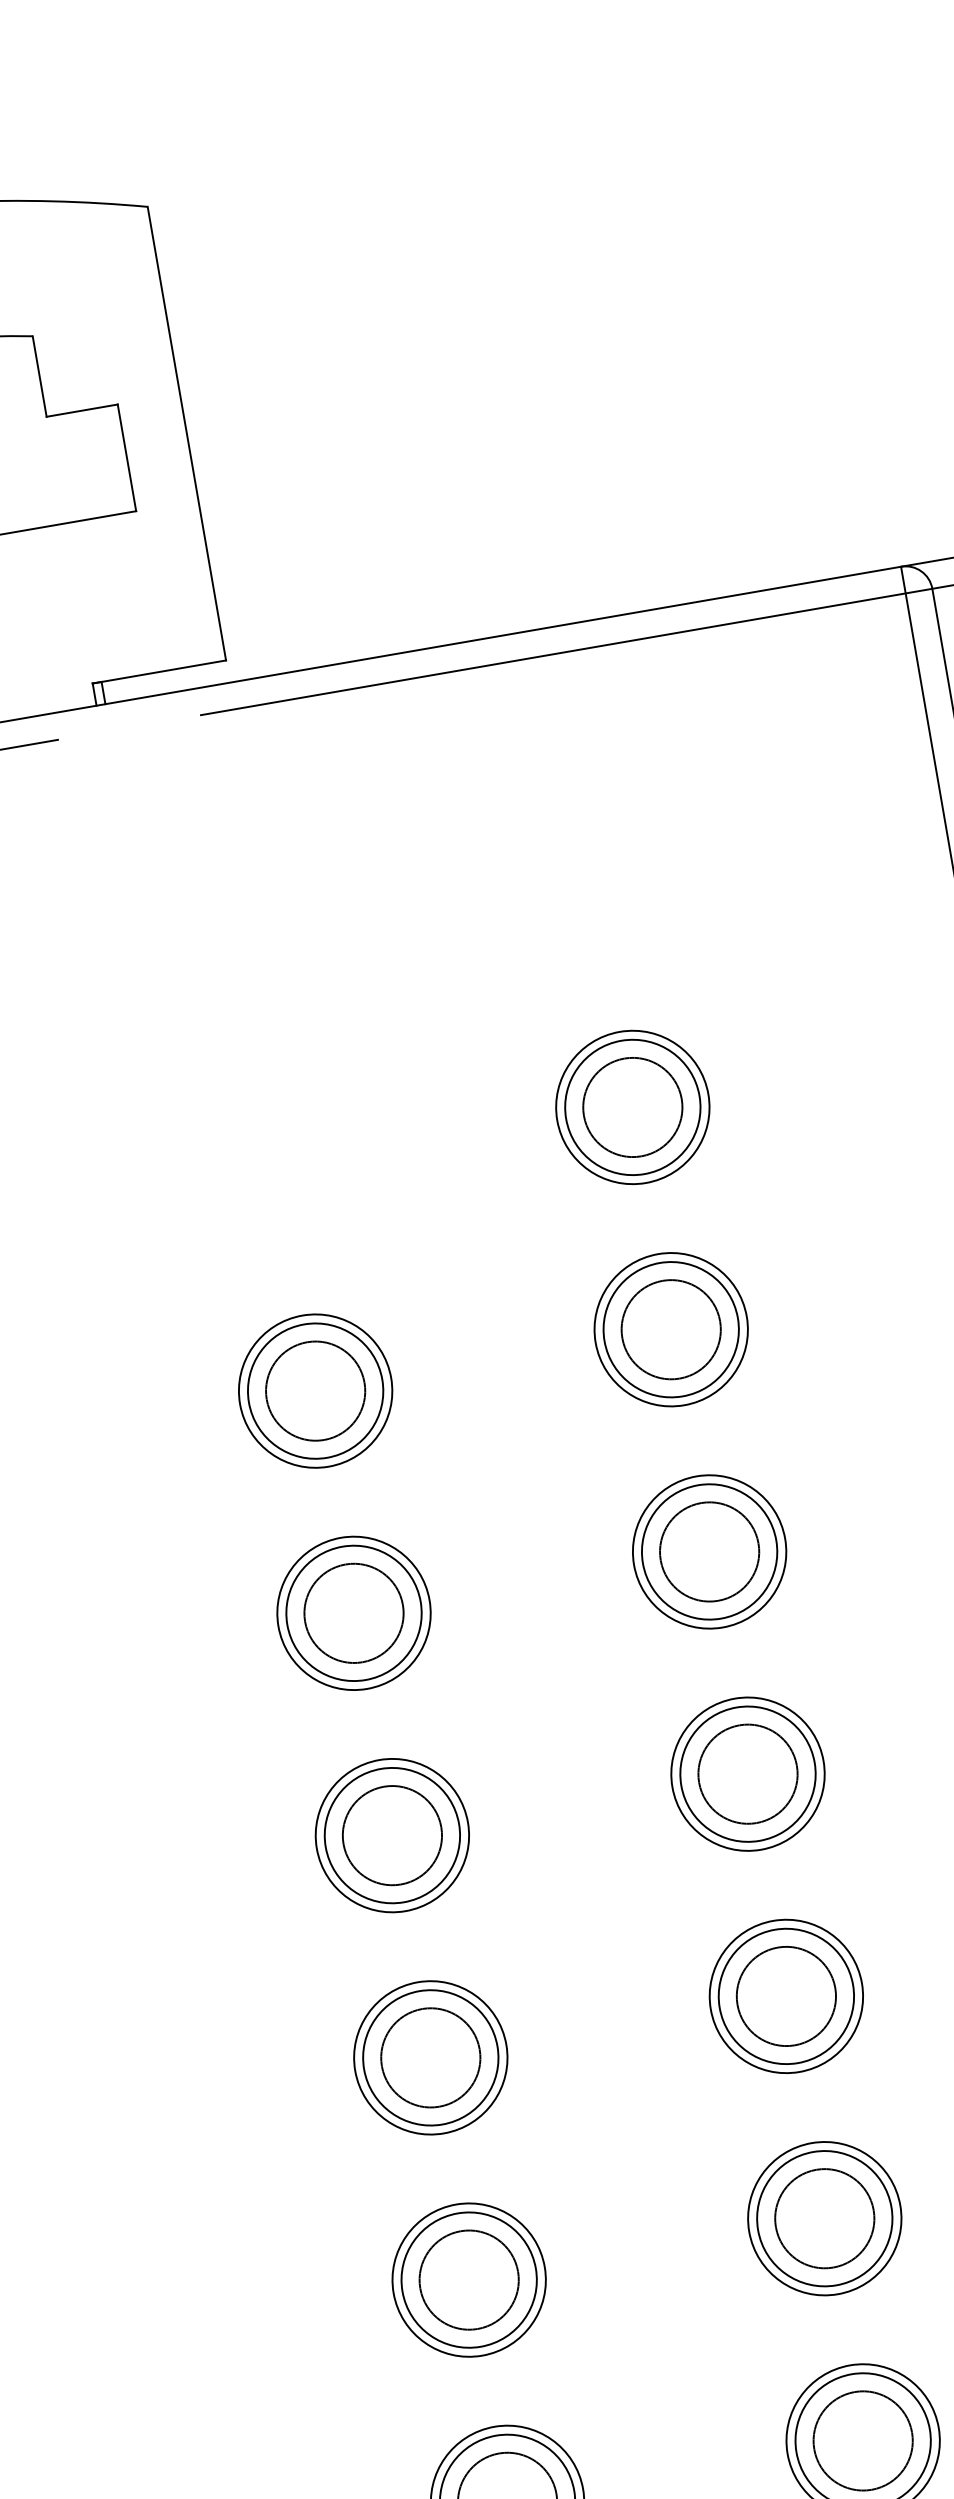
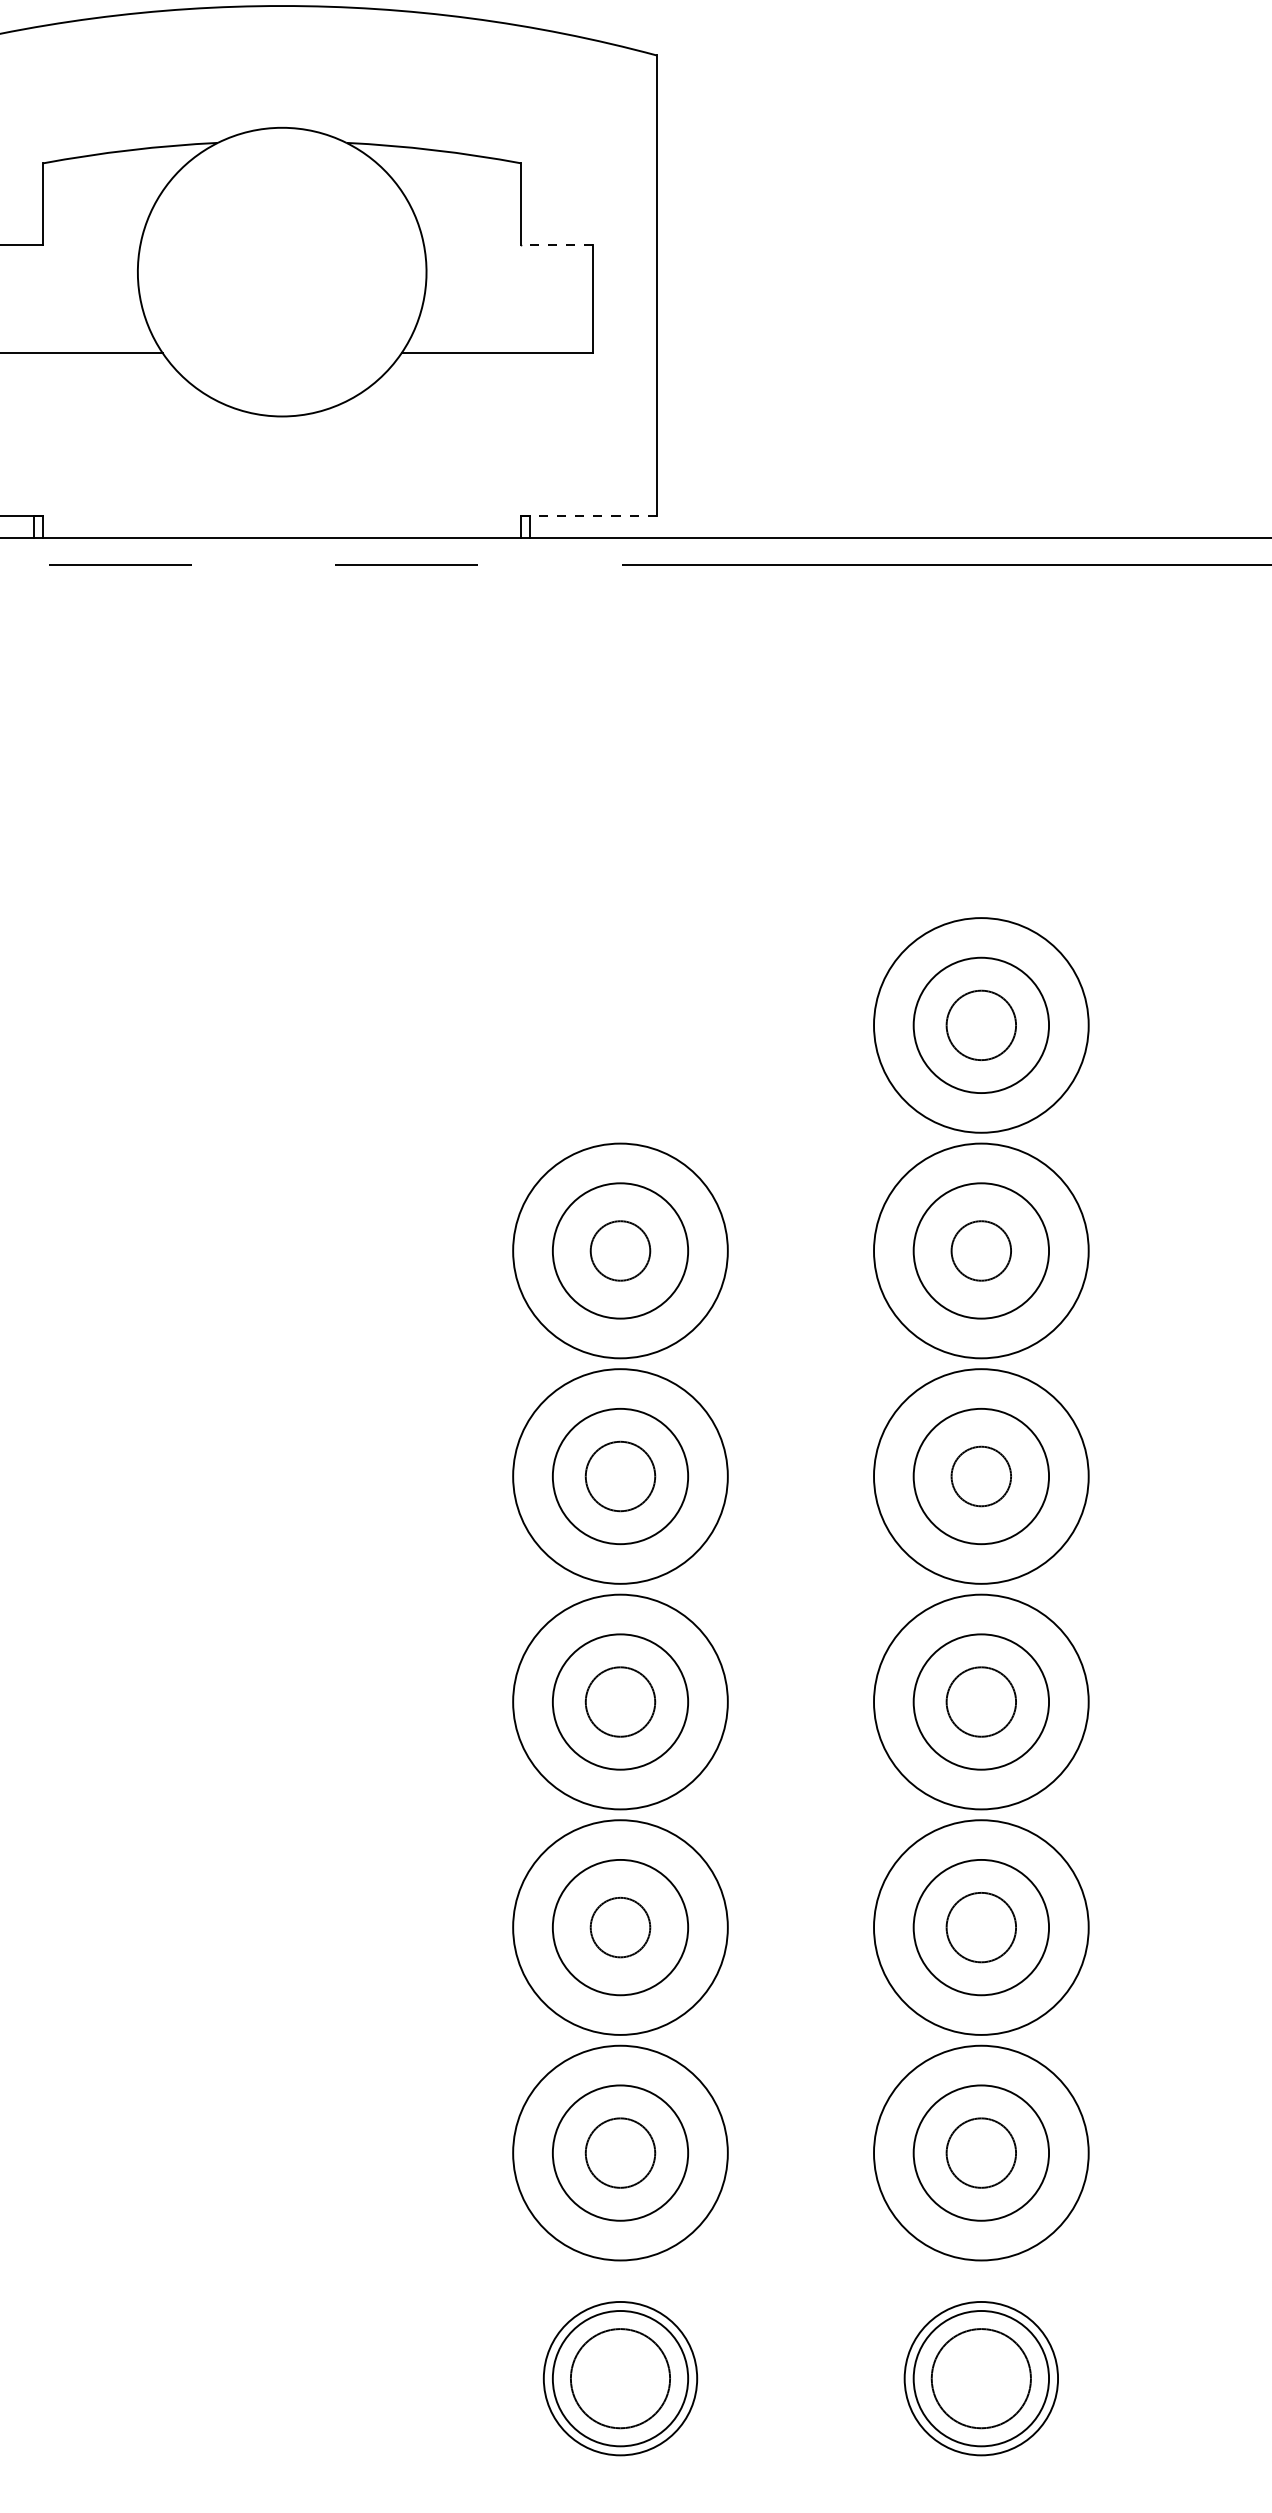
line: (81, 411) -> (556, 245), solid -> dashed
line: (158, 671) -> (588, 515), solid -> dashed
circle: (632, 1107) -> (980, 1025), size x0.7
circle: (632, 1107) -> (981, 1025), size x1.4
circle: (670, 1329) -> (980, 1250), size x0.6
circle: (671, 1329) -> (981, 1250), size x1.4
circle: (315, 1390) -> (620, 1250), size x0.6
circle: (315, 1390) -> (620, 1250), size x1.4
circle: (709, 1551) -> (981, 1476), size x1.4
circle: (708, 1552) -> (980, 1476), size x0.6
circle: (354, 1613) -> (620, 1476), size x0.7
circle: (354, 1613) -> (620, 1476), size x1.4
circle: (747, 1773) -> (980, 1701), size x0.7
circle: (748, 1773) -> (981, 1701), size x1.4
circle: (392, 1835) -> (620, 1701), size x0.7
circle: (392, 1835) -> (620, 1701), size x1.4
circle: (785, 1996) -> (980, 1927), size x0.7
circle: (786, 1996) -> (981, 1927), size x1.4
circle: (430, 2057) -> (620, 1927), size x0.6
circle: (430, 2057) -> (620, 1927), size x1.4
circle: (823, 2218) -> (980, 2152), size x0.7
circle: (824, 2218) -> (981, 2152), size x1.4
circle: (469, 2279) -> (620, 2152), size x0.7
circle: (469, 2279) -> (620, 2152), size x1.4

